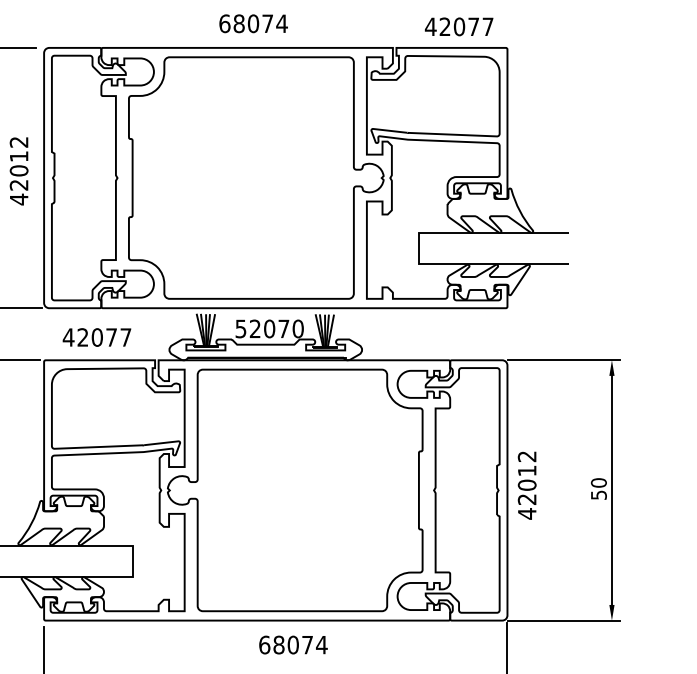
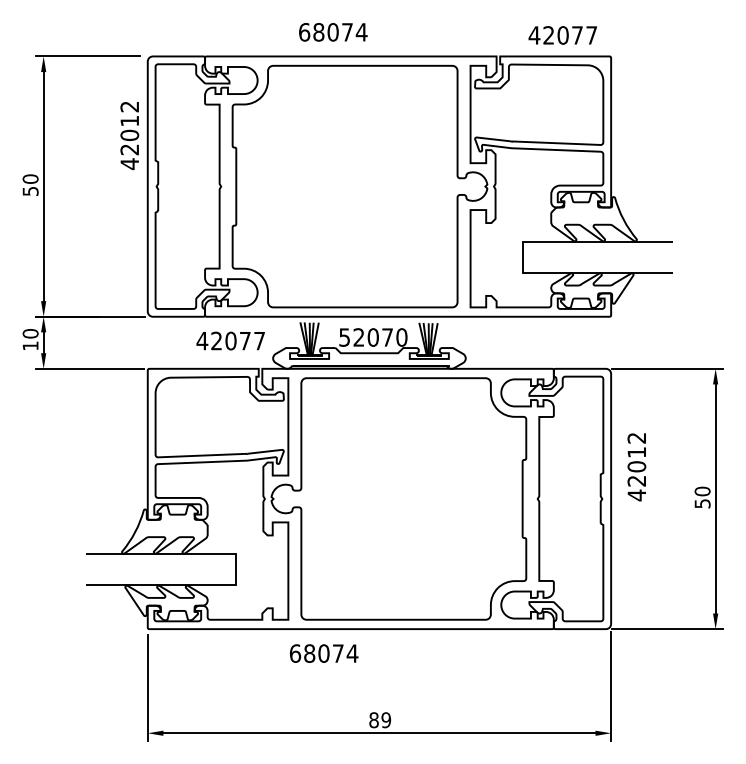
text: (253, 23) -> (333, 32), moved
text: (18, 170) -> (129, 135), moved
text: (96, 336) -> (230, 340), moved
text: (526, 485) -> (636, 467), moved
text: (292, 644) -> (323, 653), moved

